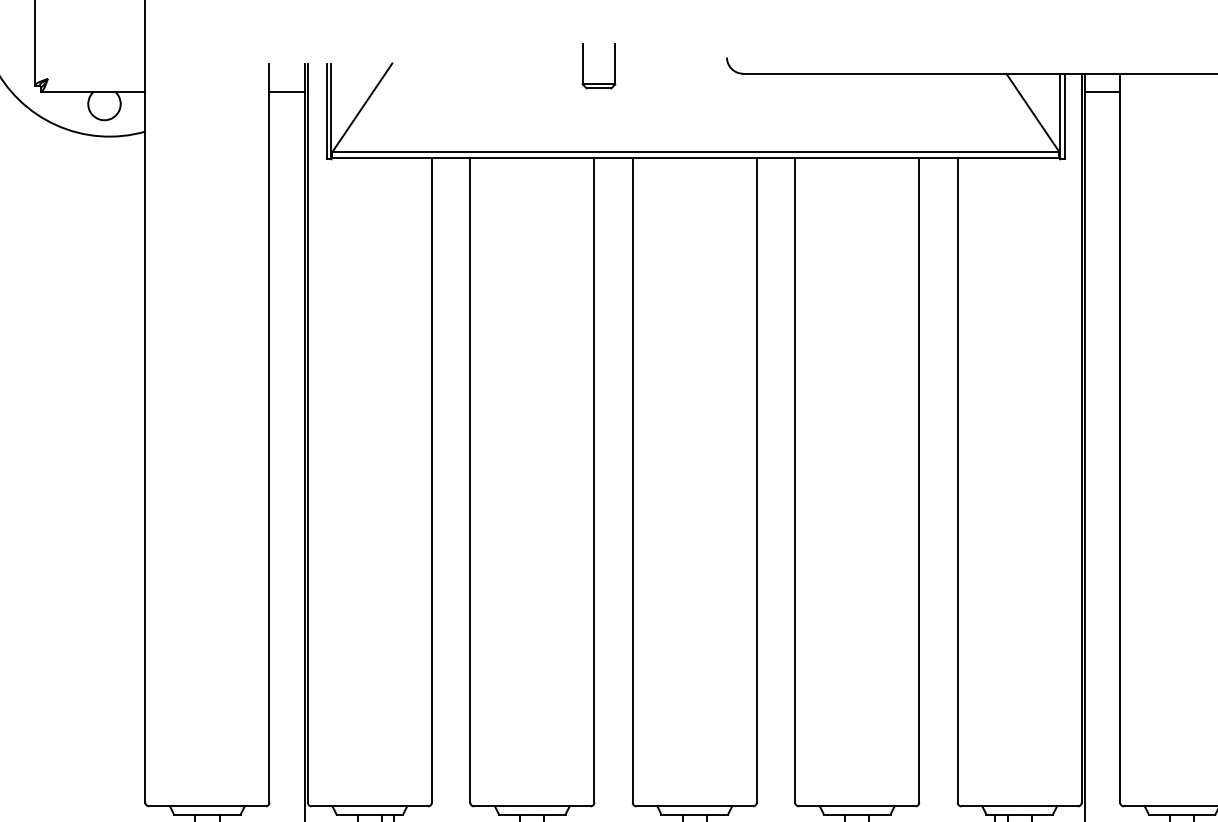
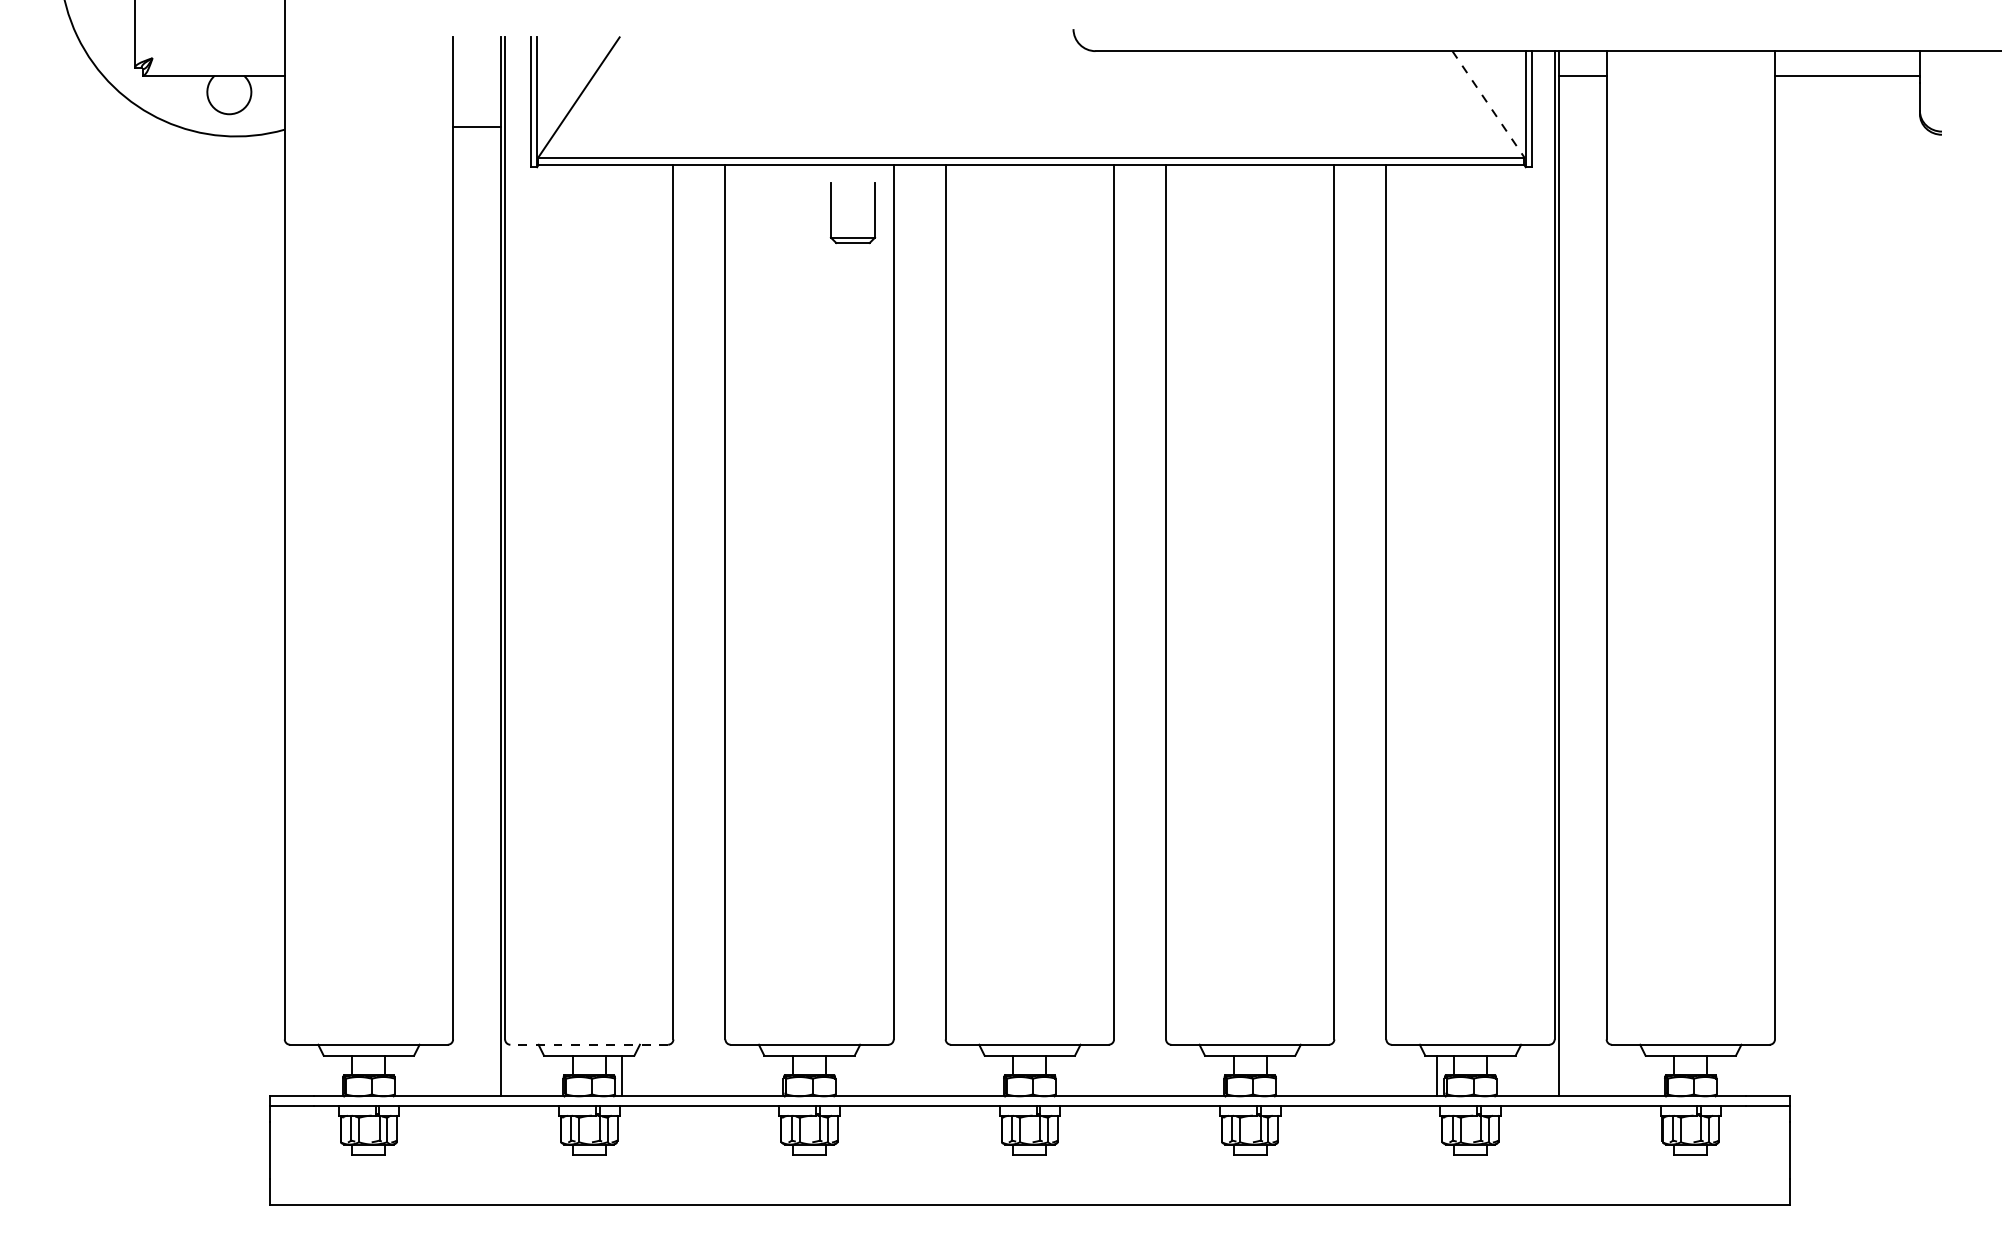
part: (583, 65) -> (831, 212), moved
line: (287, 91) -> (477, 126), moved
line: (1032, 113) -> (1488, 104), solid -> dashed
line: (370, 806) -> (589, 1044), solid -> dashed

